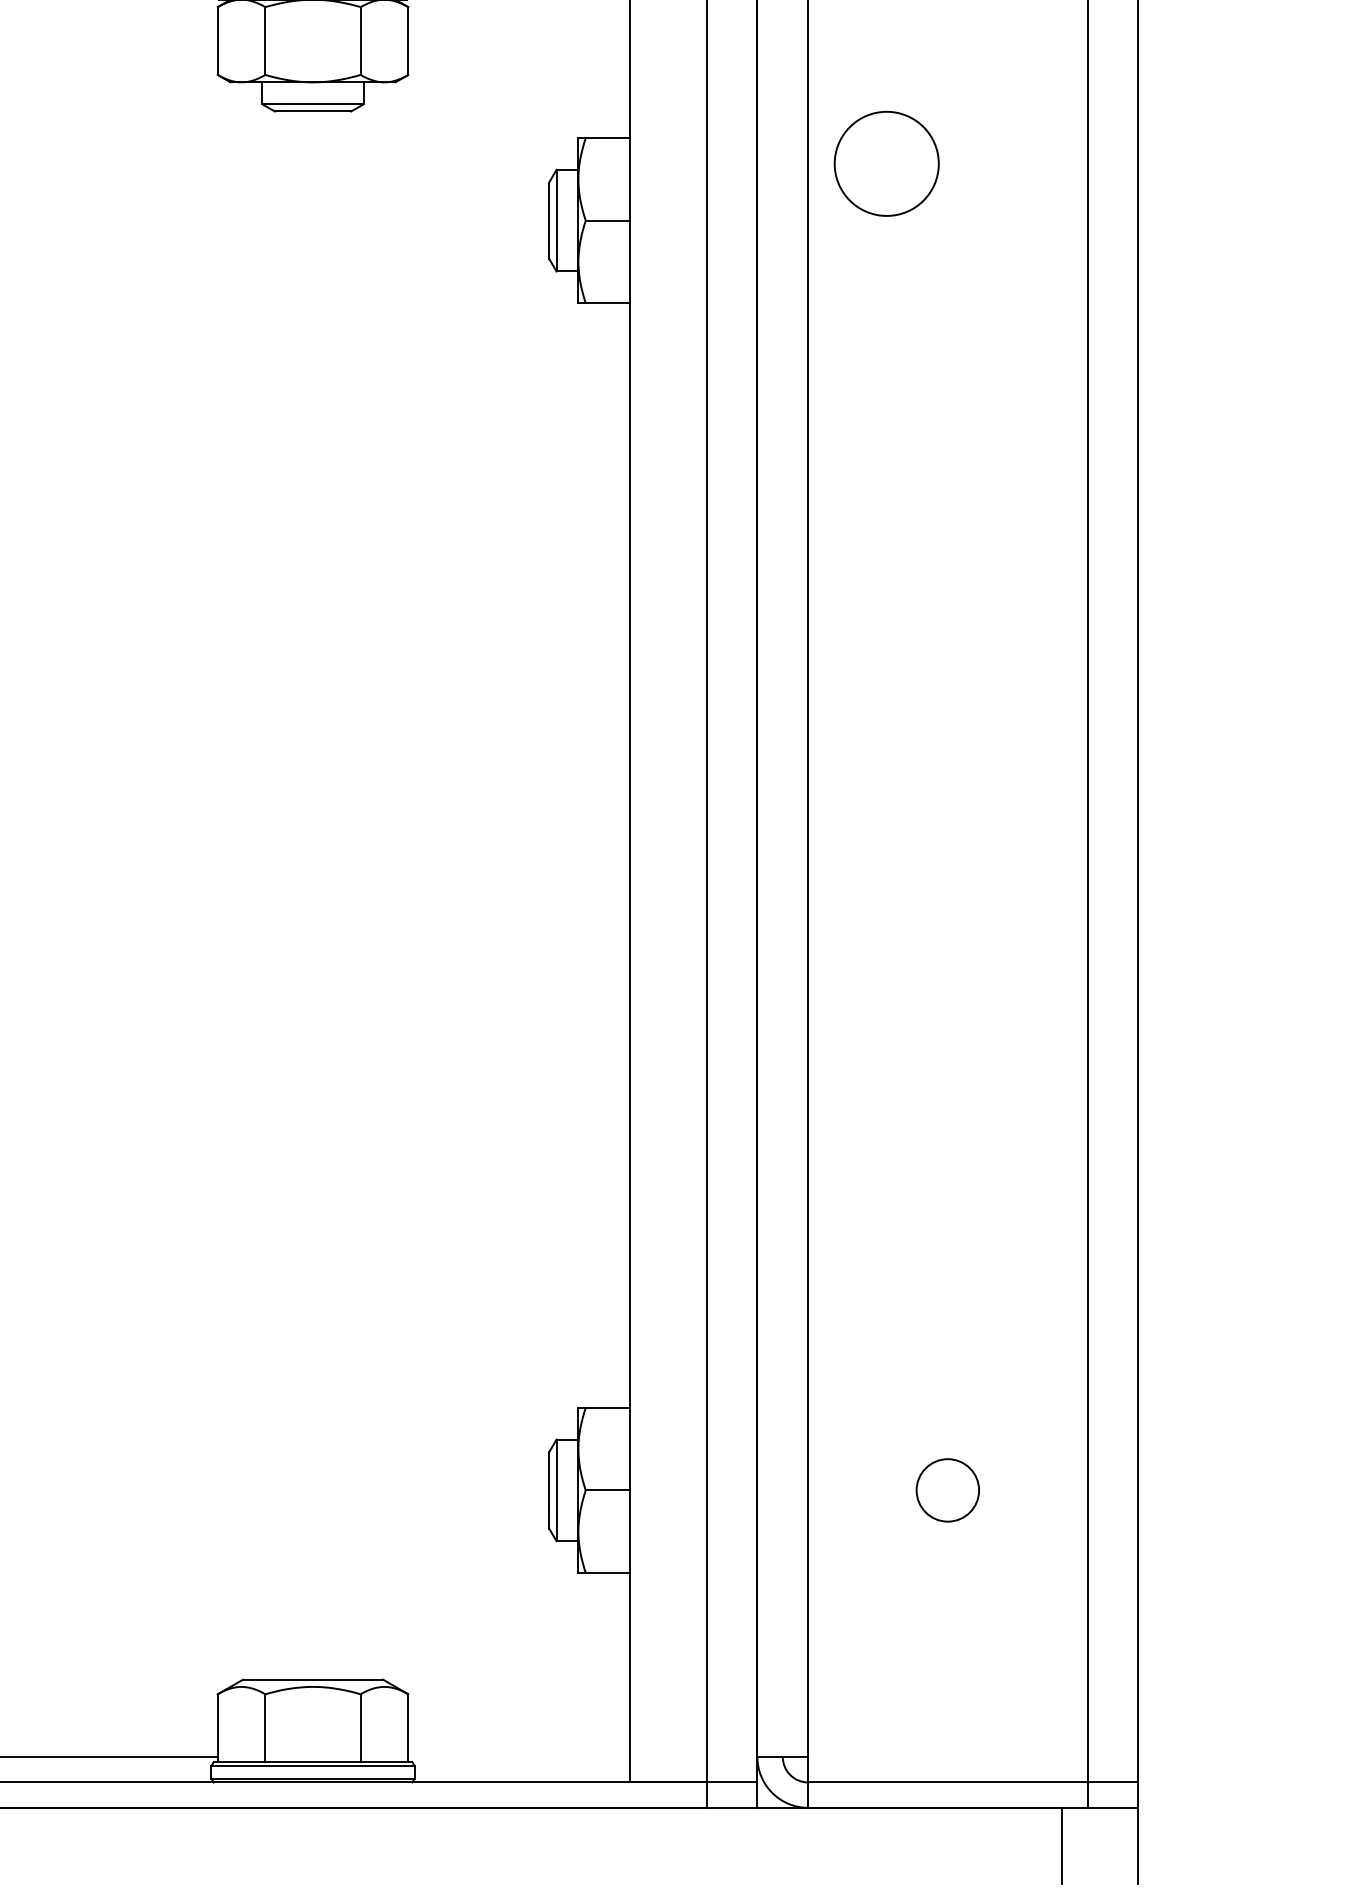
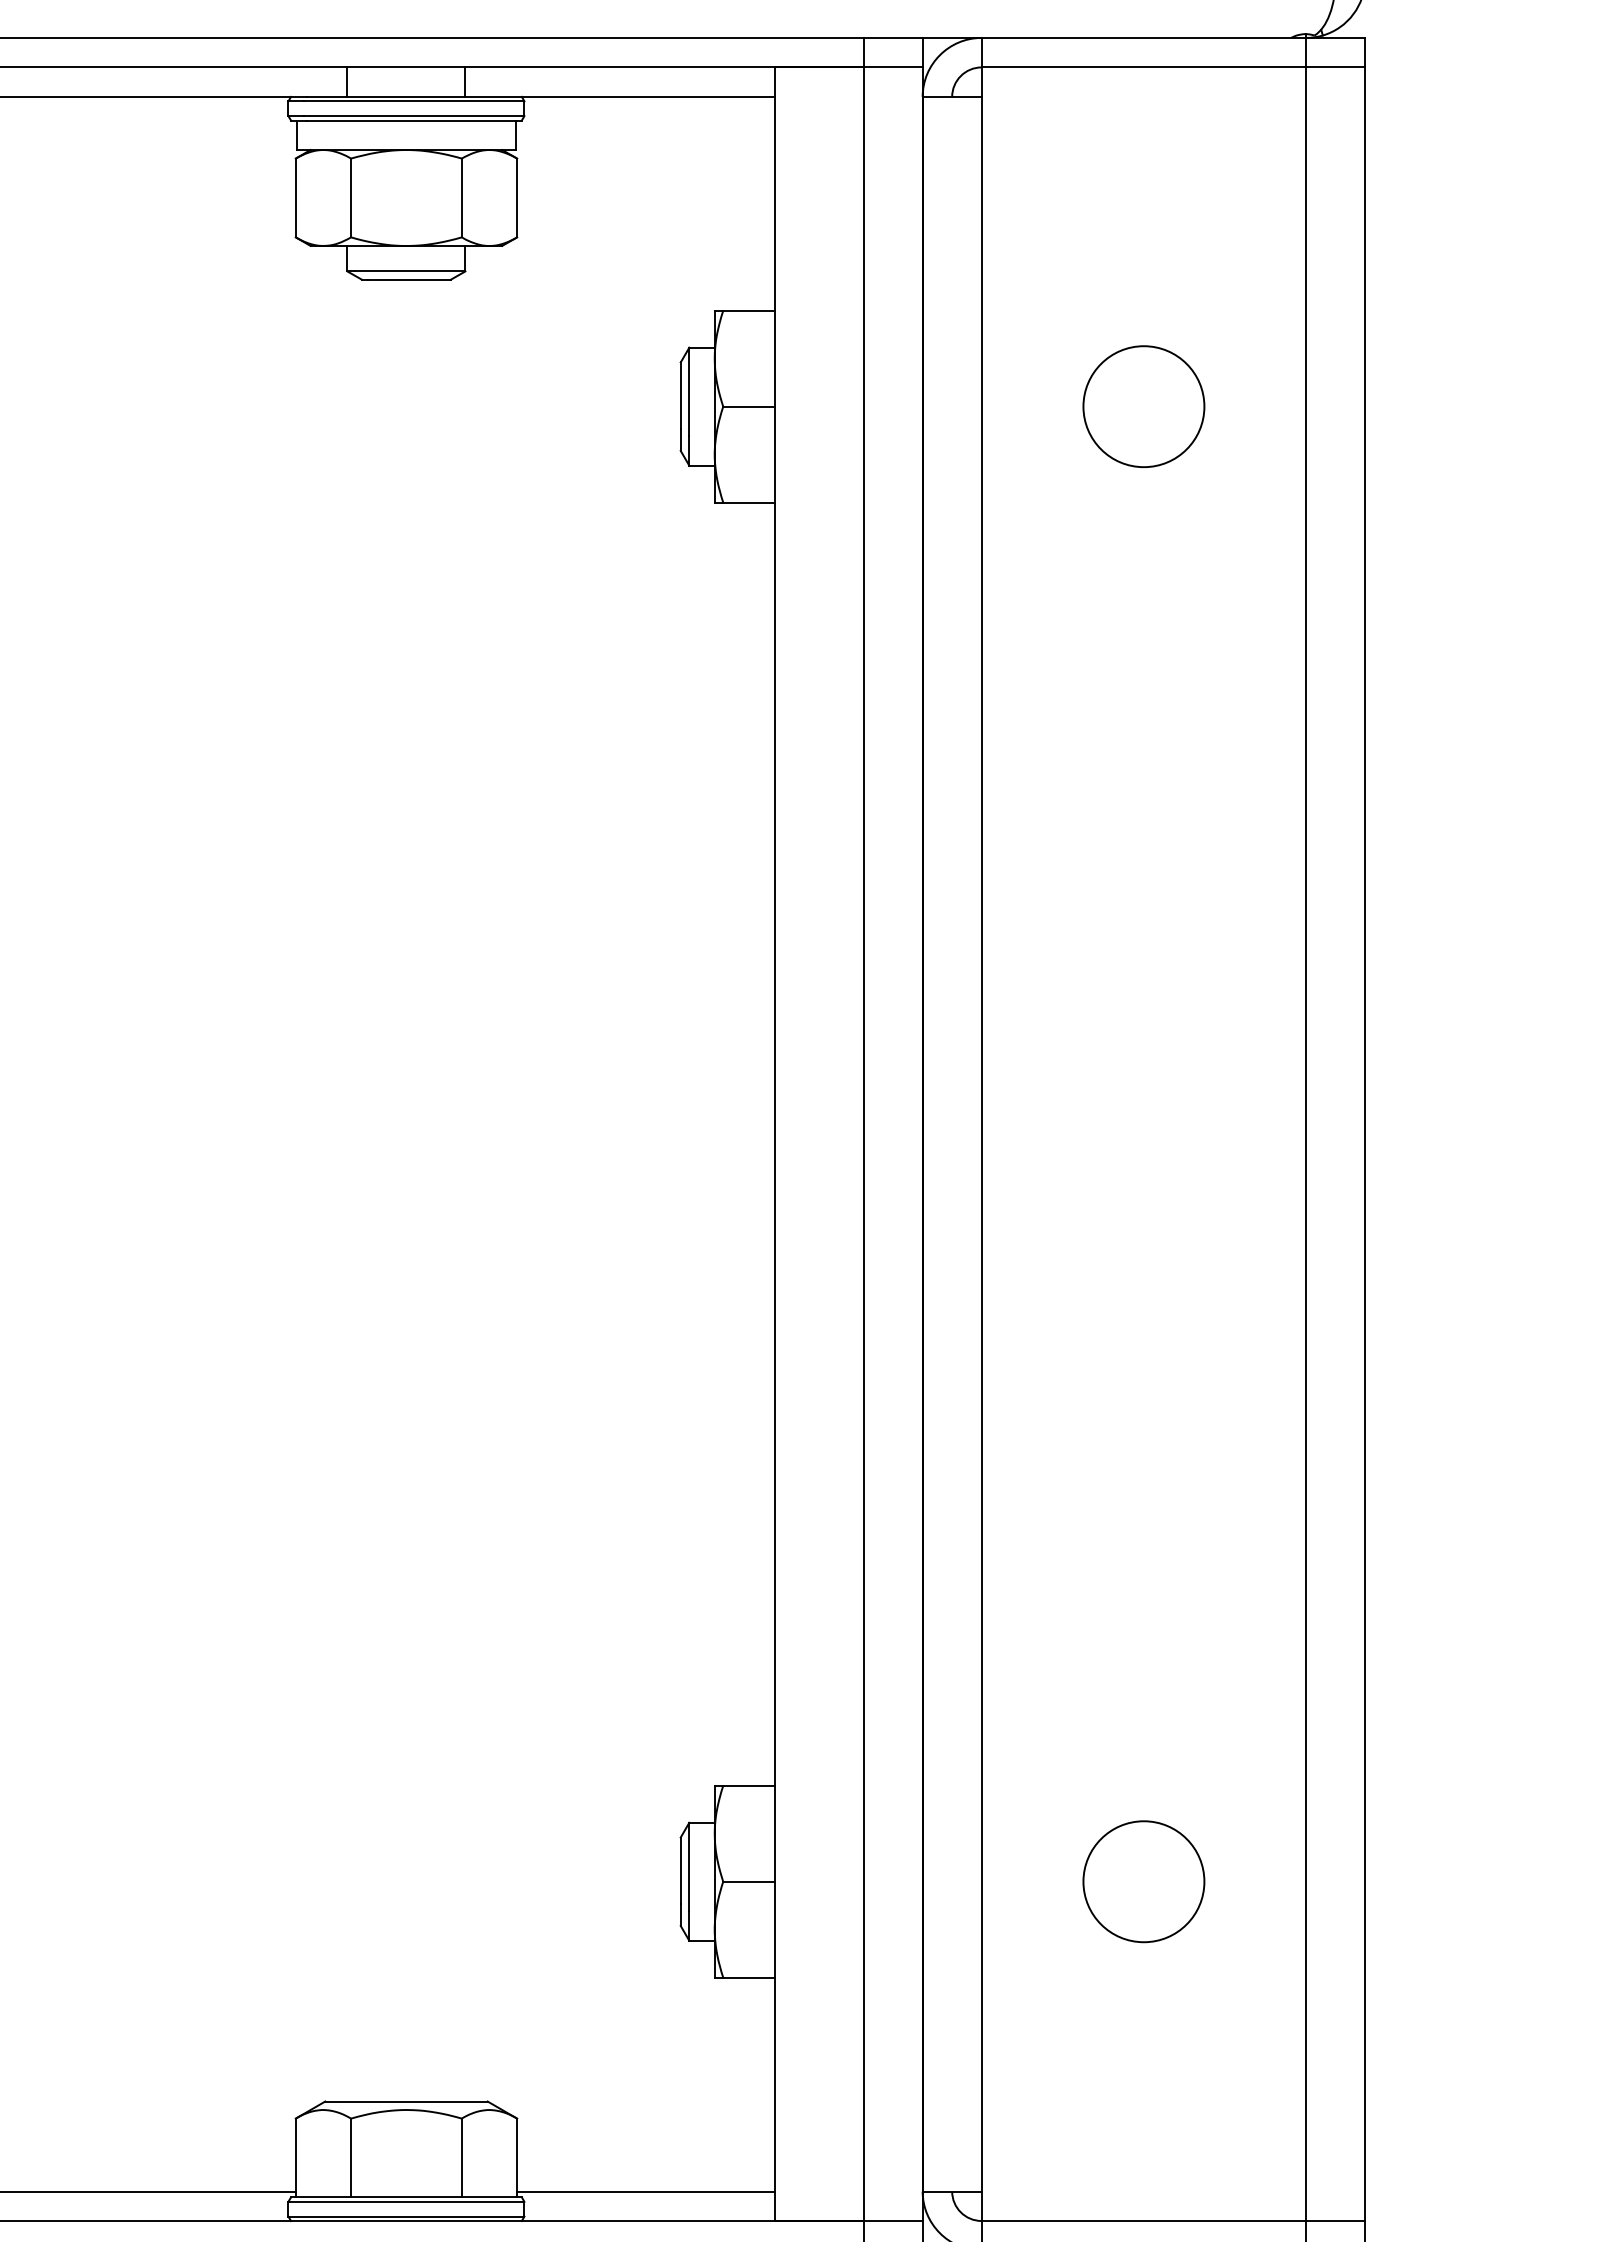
circle: (886, 163) -> (1143, 406), moved
circle: (947, 1490) -> (1143, 1881), size x1.67
line: (519, 1757) -> (646, 2191), added

